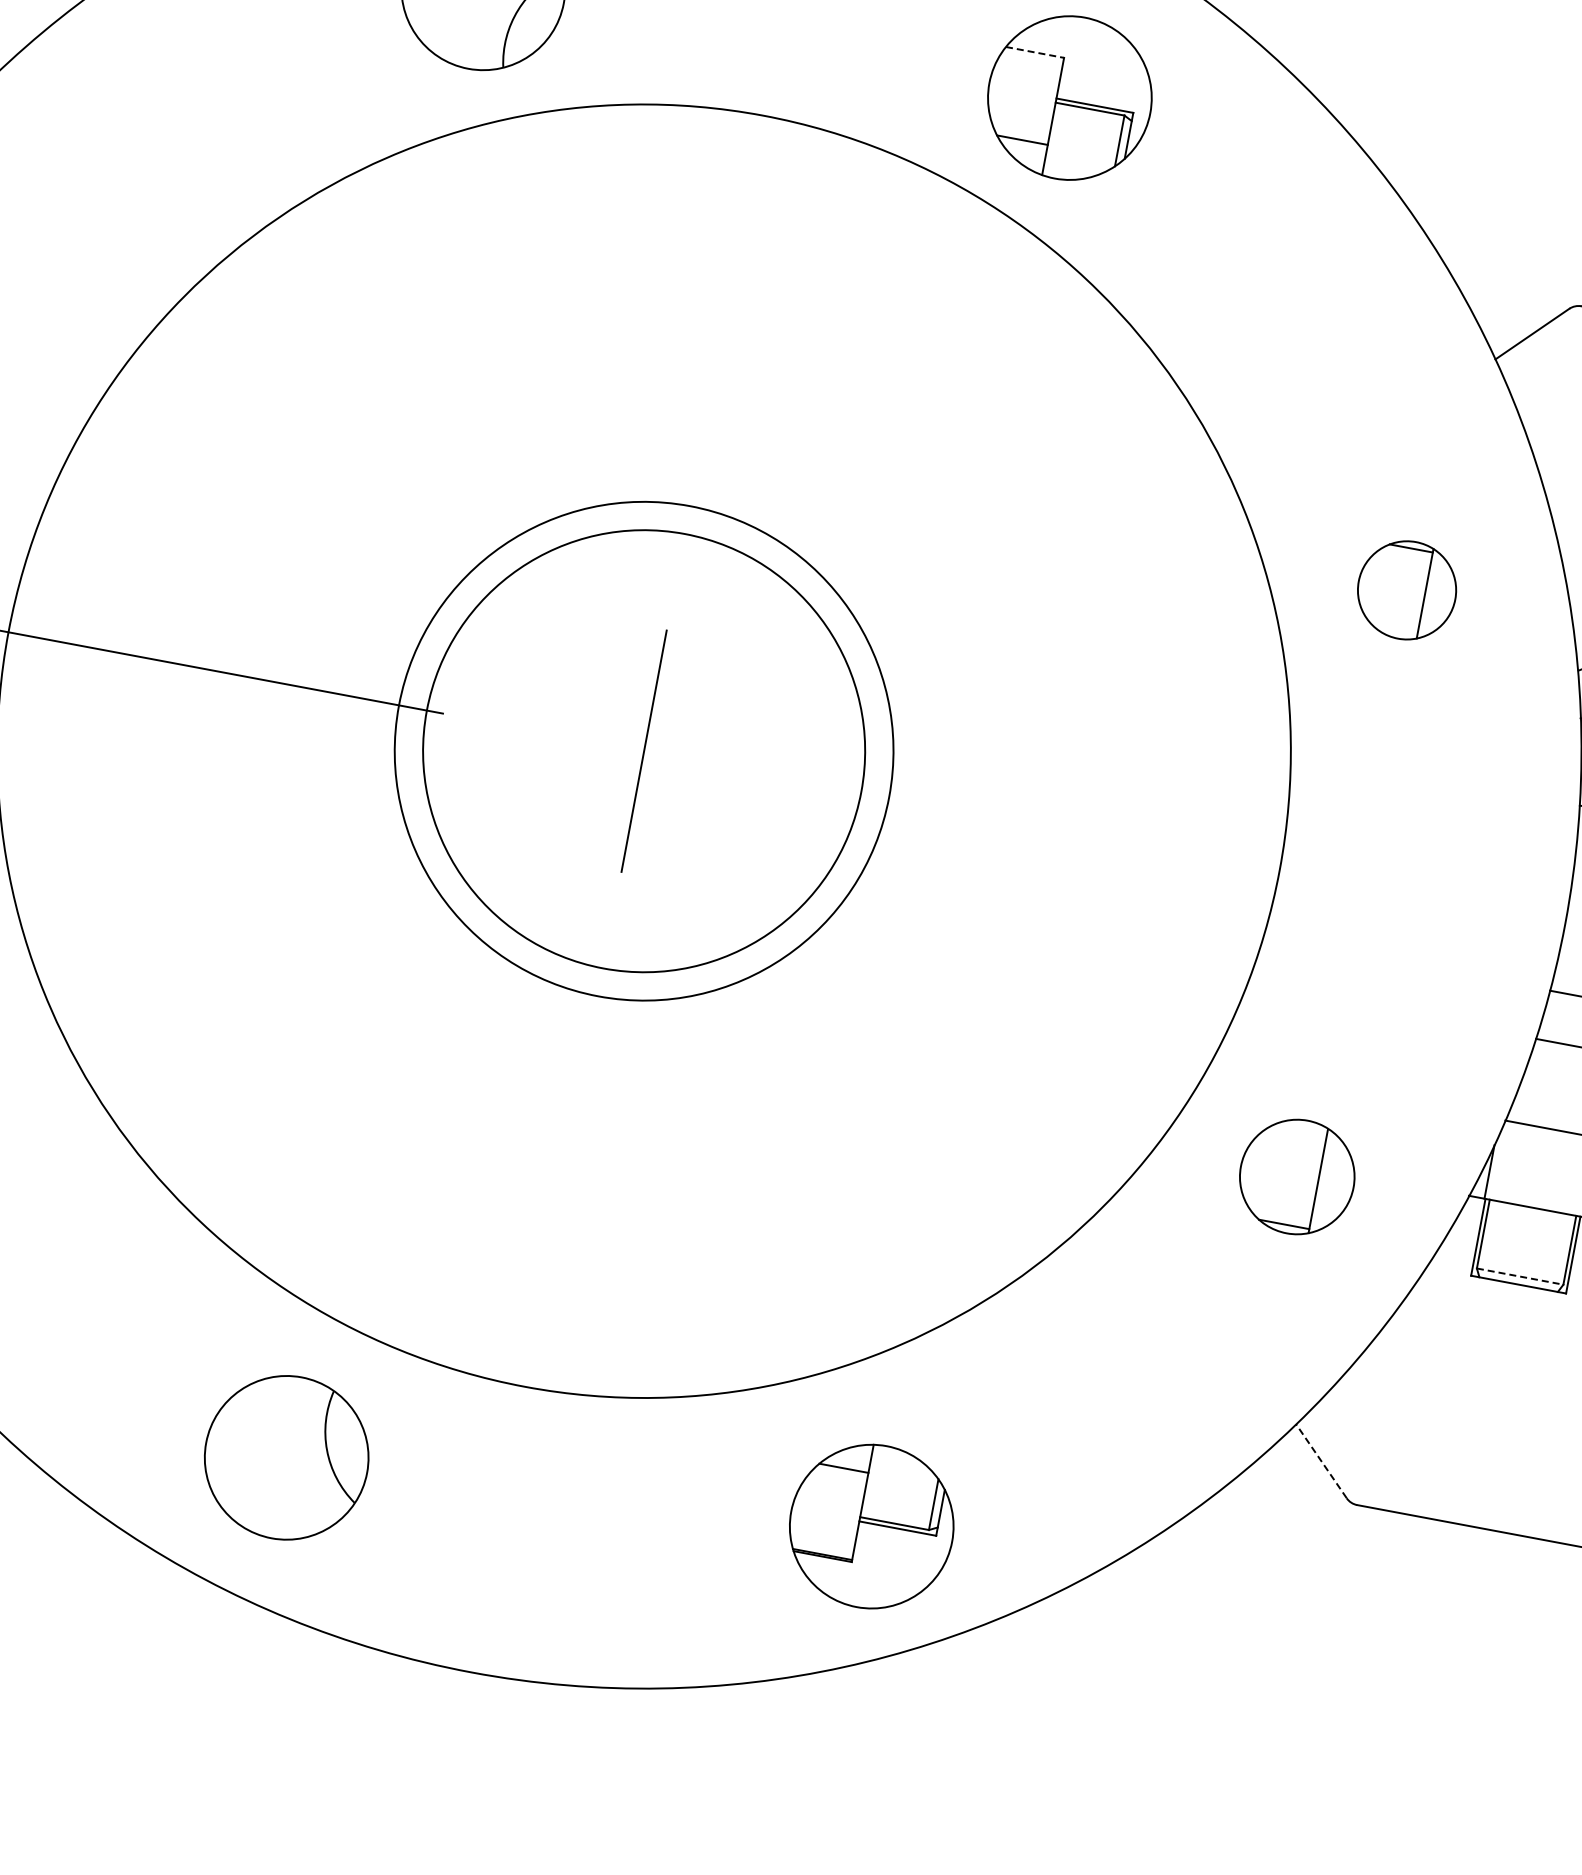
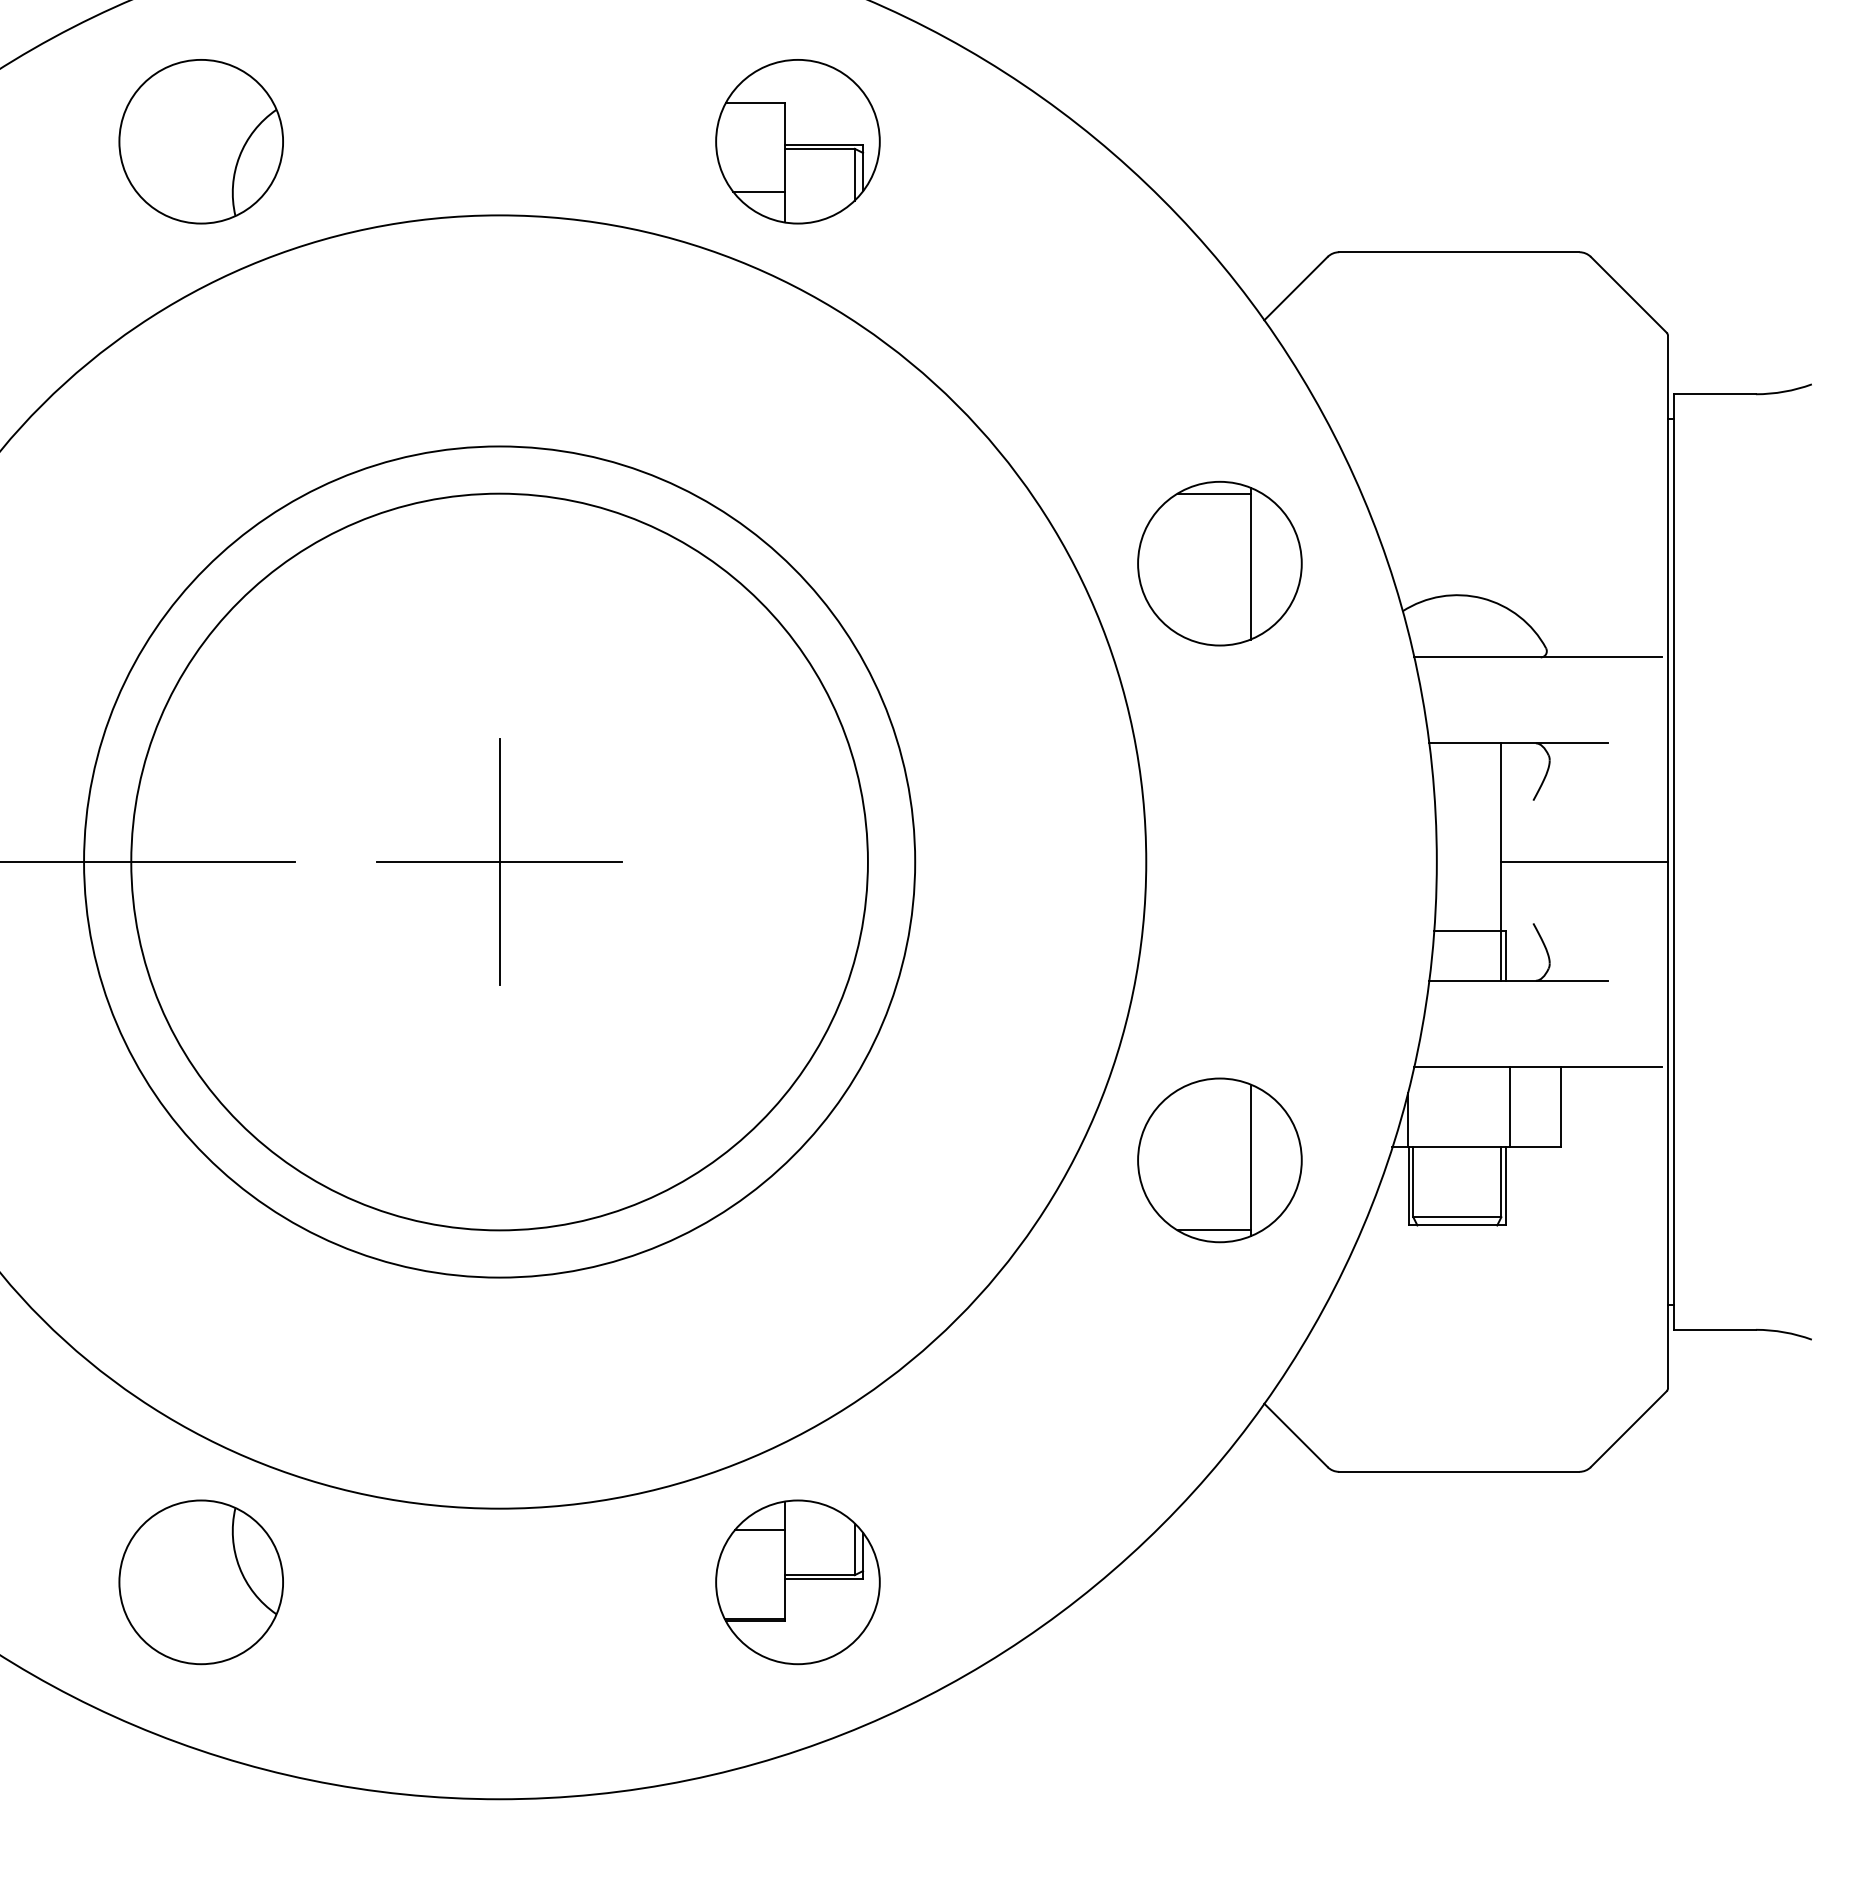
line: (1035, 52) -> (755, 103), dashed -> solid
part: (1406, 590) -> (1219, 563), size x1.67
circle: (644, 750) -> (499, 861), size x1.67
circle: (644, 750) -> (499, 861), size x1.67
line: (643, 751) -> (499, 862), added
part: (1296, 1177) -> (1219, 1160), size x1.43
line: (1520, 1276) -> (1457, 1217), dashed -> solid
part: (285, 1457) -> (200, 1582), moved
line: (1320, 1461) -> (1295, 1435), dashed -> solid
part: (871, 1526) -> (797, 1582), moved

